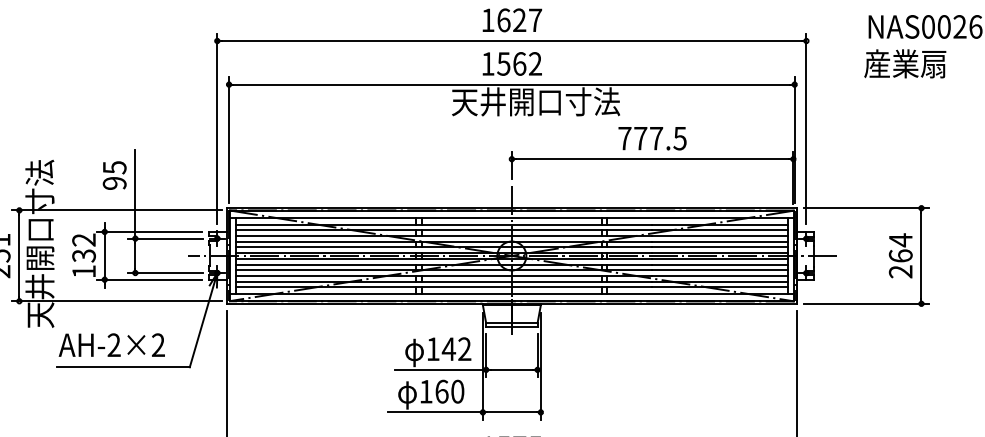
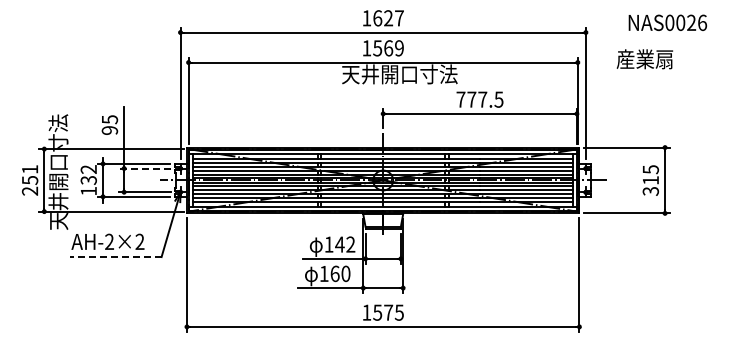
text: (535, 64) -> (399, 48), 1562 -> 1569
text: (904, 64) -> (644, 59), moved
line: (164, 238) -> (144, 168), solid -> dashed
text: (900, 254) -> (650, 179), 264 -> 315
line: (122, 367) -> (115, 257), solid -> dashed

